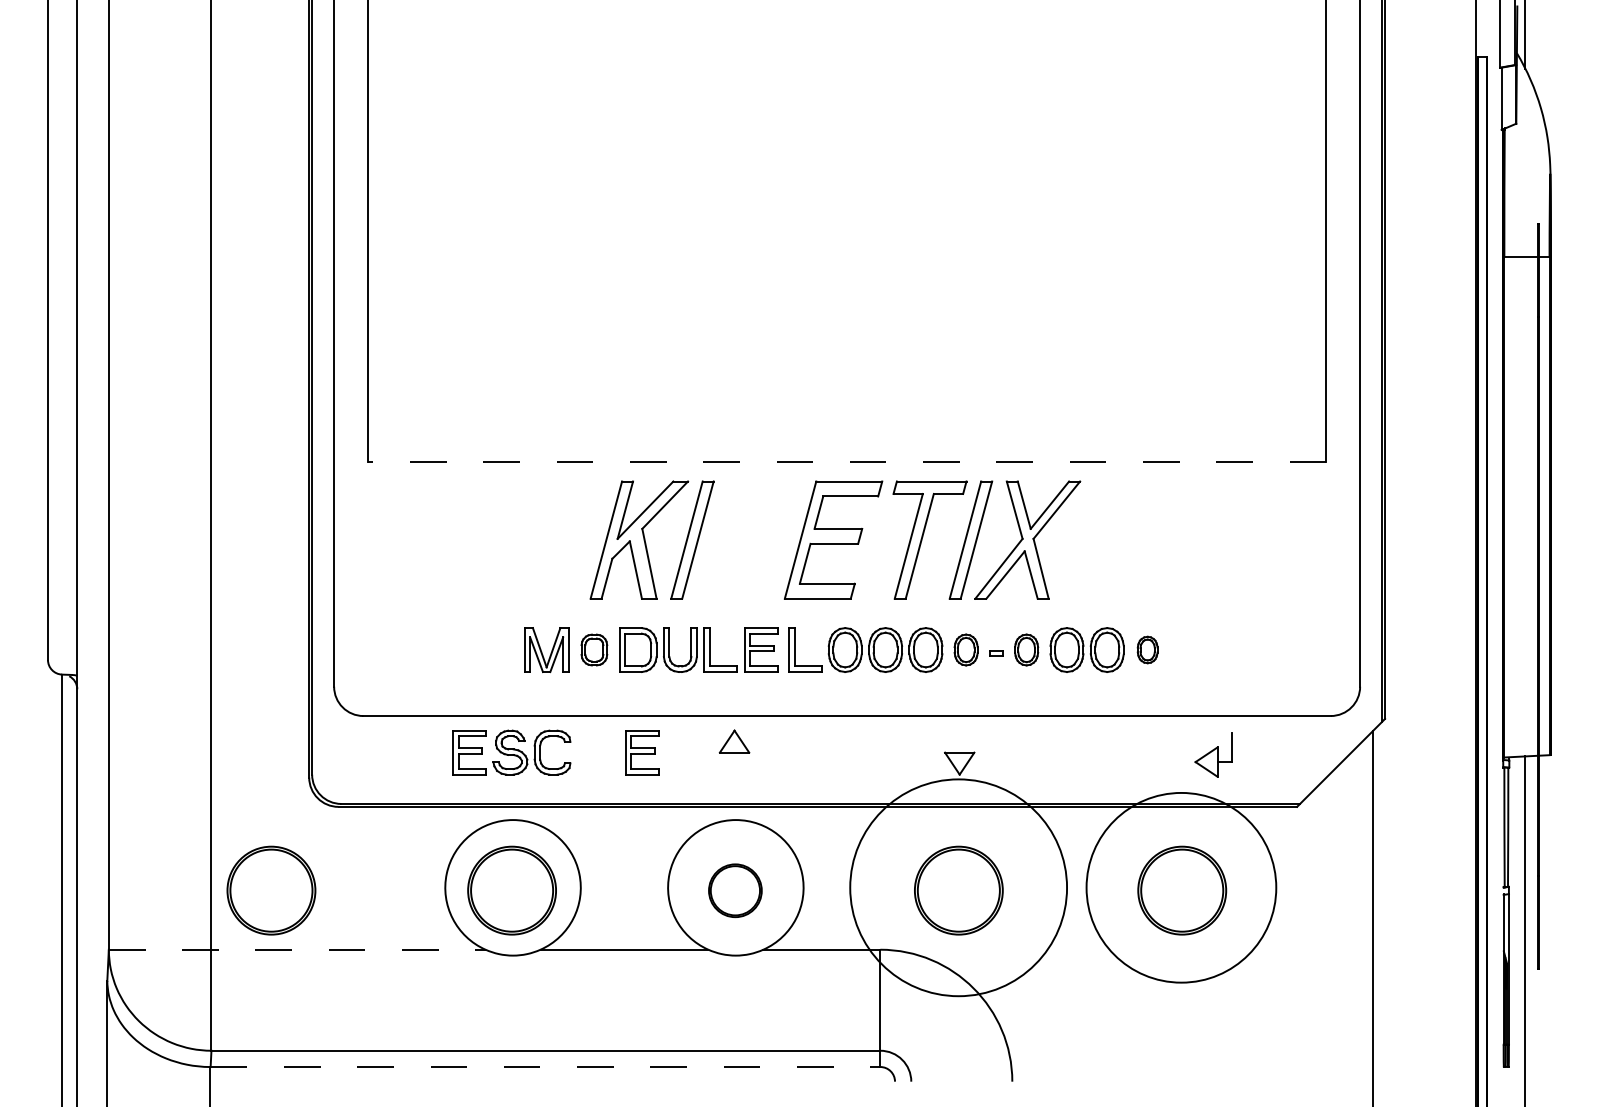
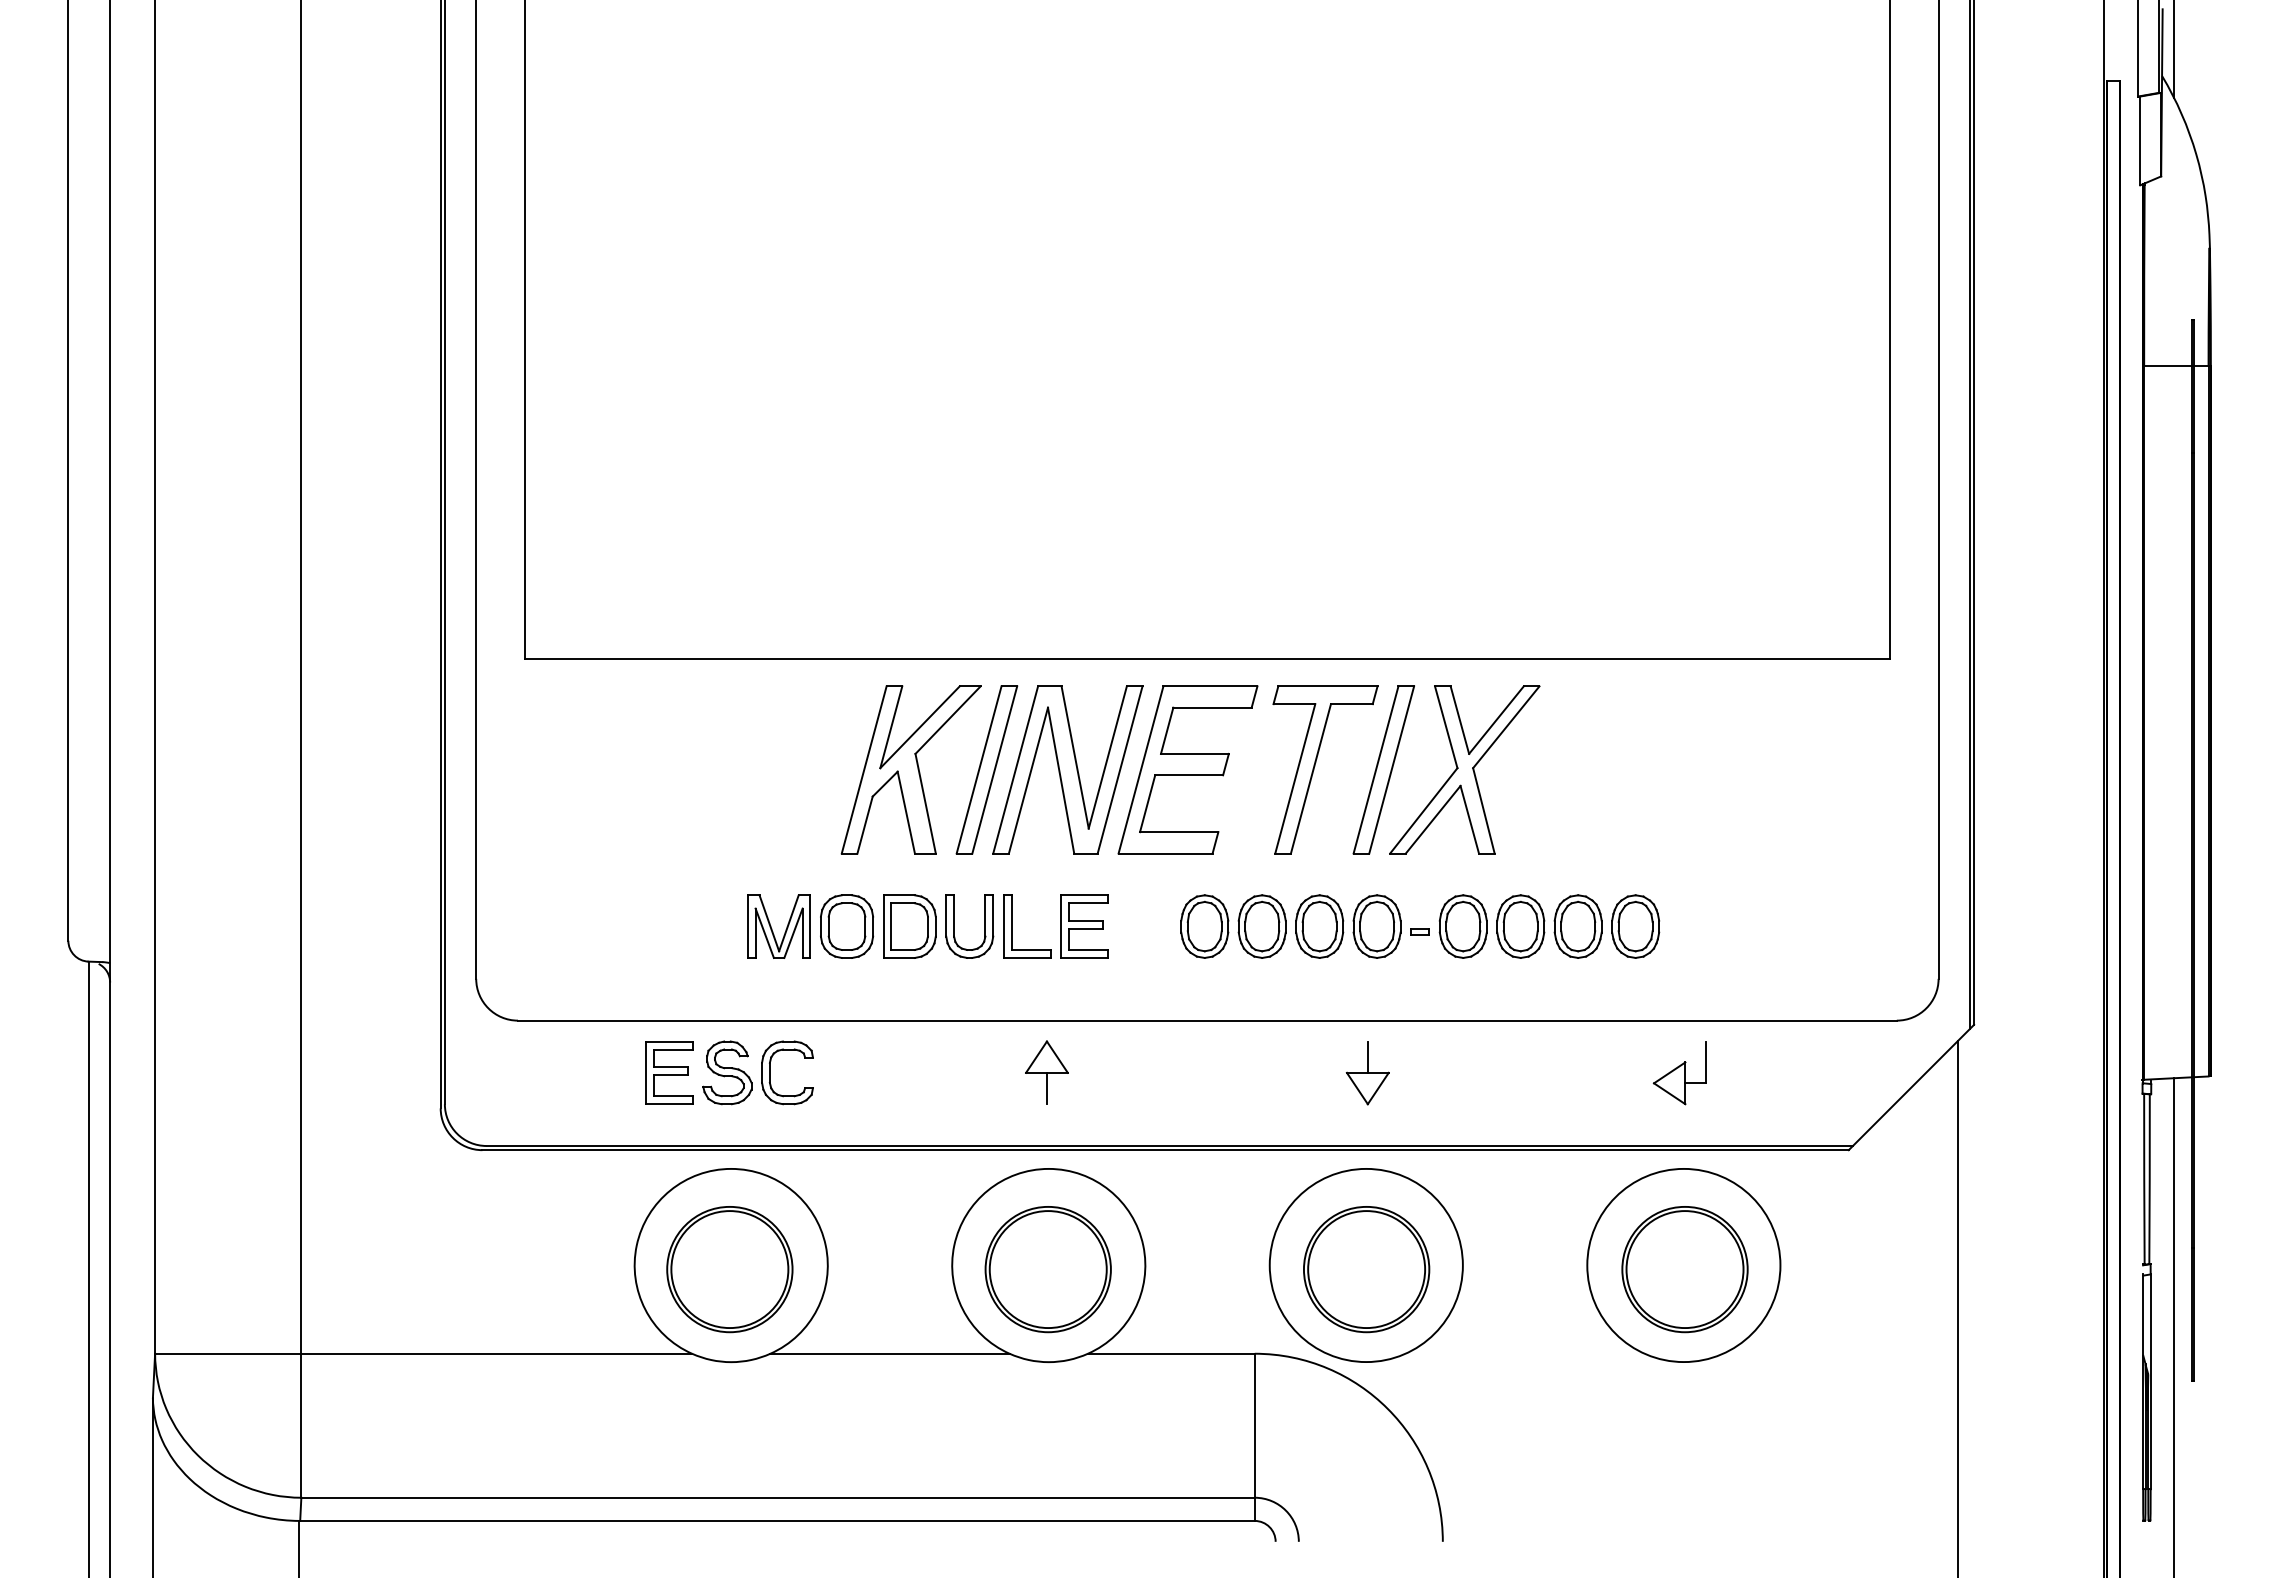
line: (847, 461) -> (1207, 658), dashed -> solid
part: (748, 539) -> (1067, 769), added
part: (594, 649) -> (847, 926), size x1.43
part: (795, 649) -> (1133, 926), removed
part: (965, 649) -> (1376, 926), size x1.43
part: (1026, 649) -> (1462, 926), size x1.43
part: (1147, 649) -> (1635, 926), size x1.67
line: (959, 741) -> (1367, 1056), added
part: (642, 752) -> (915, 1072), removed
part: (1213, 755) -> (1679, 1073), moved
line: (734, 763) -> (1046, 1088), added
circle: (958, 887) -> (1365, 1265), size x0.62
circle: (1181, 887) -> (1683, 1265), size x0.71
part: (271, 890) -> (386, 1269), removed
part: (734, 890) -> (1047, 1269), size x1.67
line: (297, 949) -> (423, 1353), dashed -> solid
line: (545, 1066) -> (777, 1520), dashed -> solid

